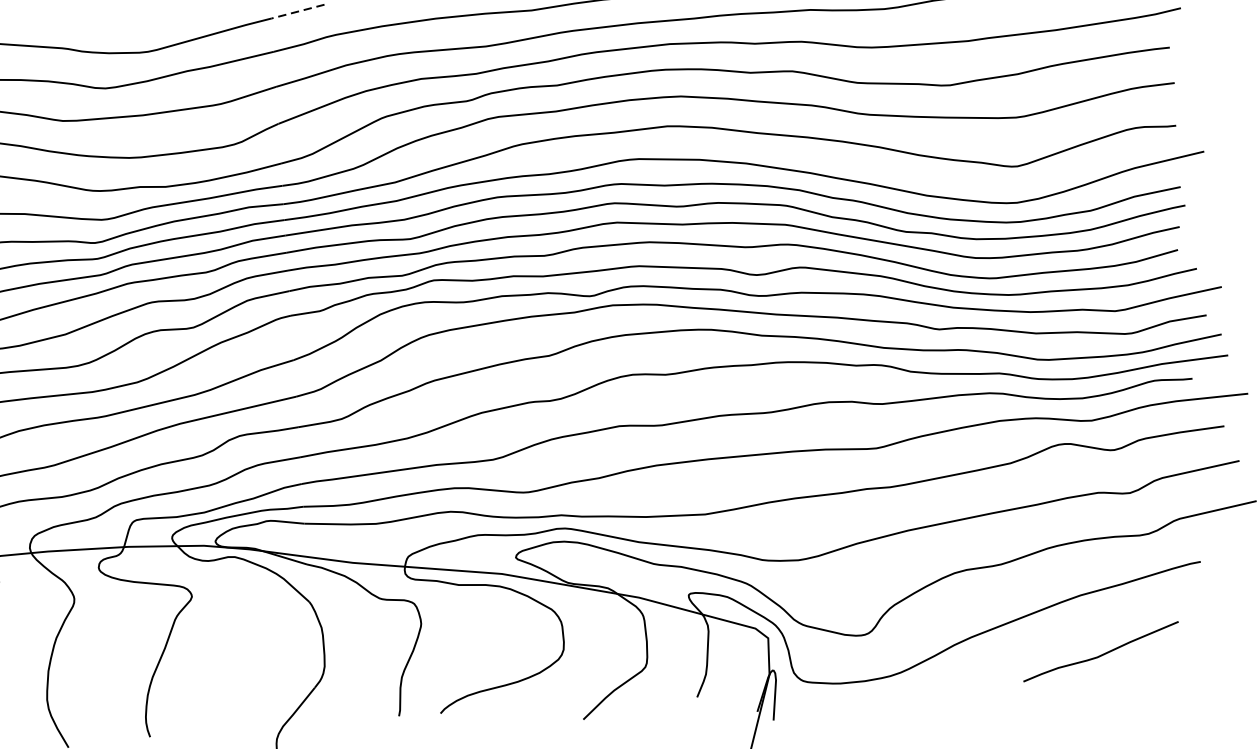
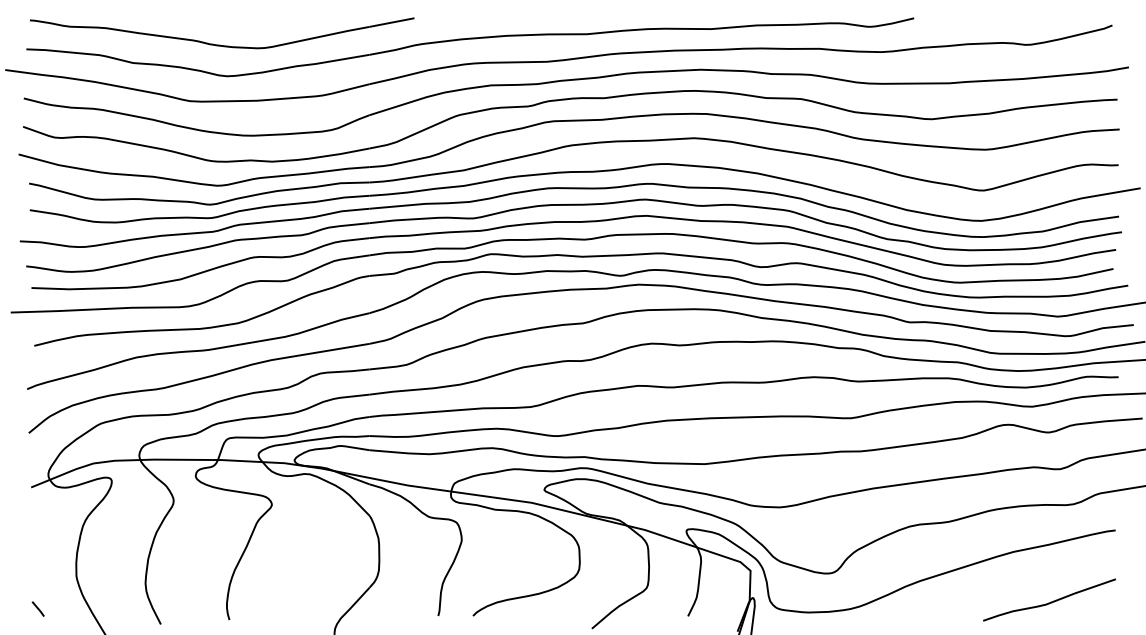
line: (298, 11) -> (392, 22), dashed -> solid
curve: (1102, 653) -> (1050, 601), moved

